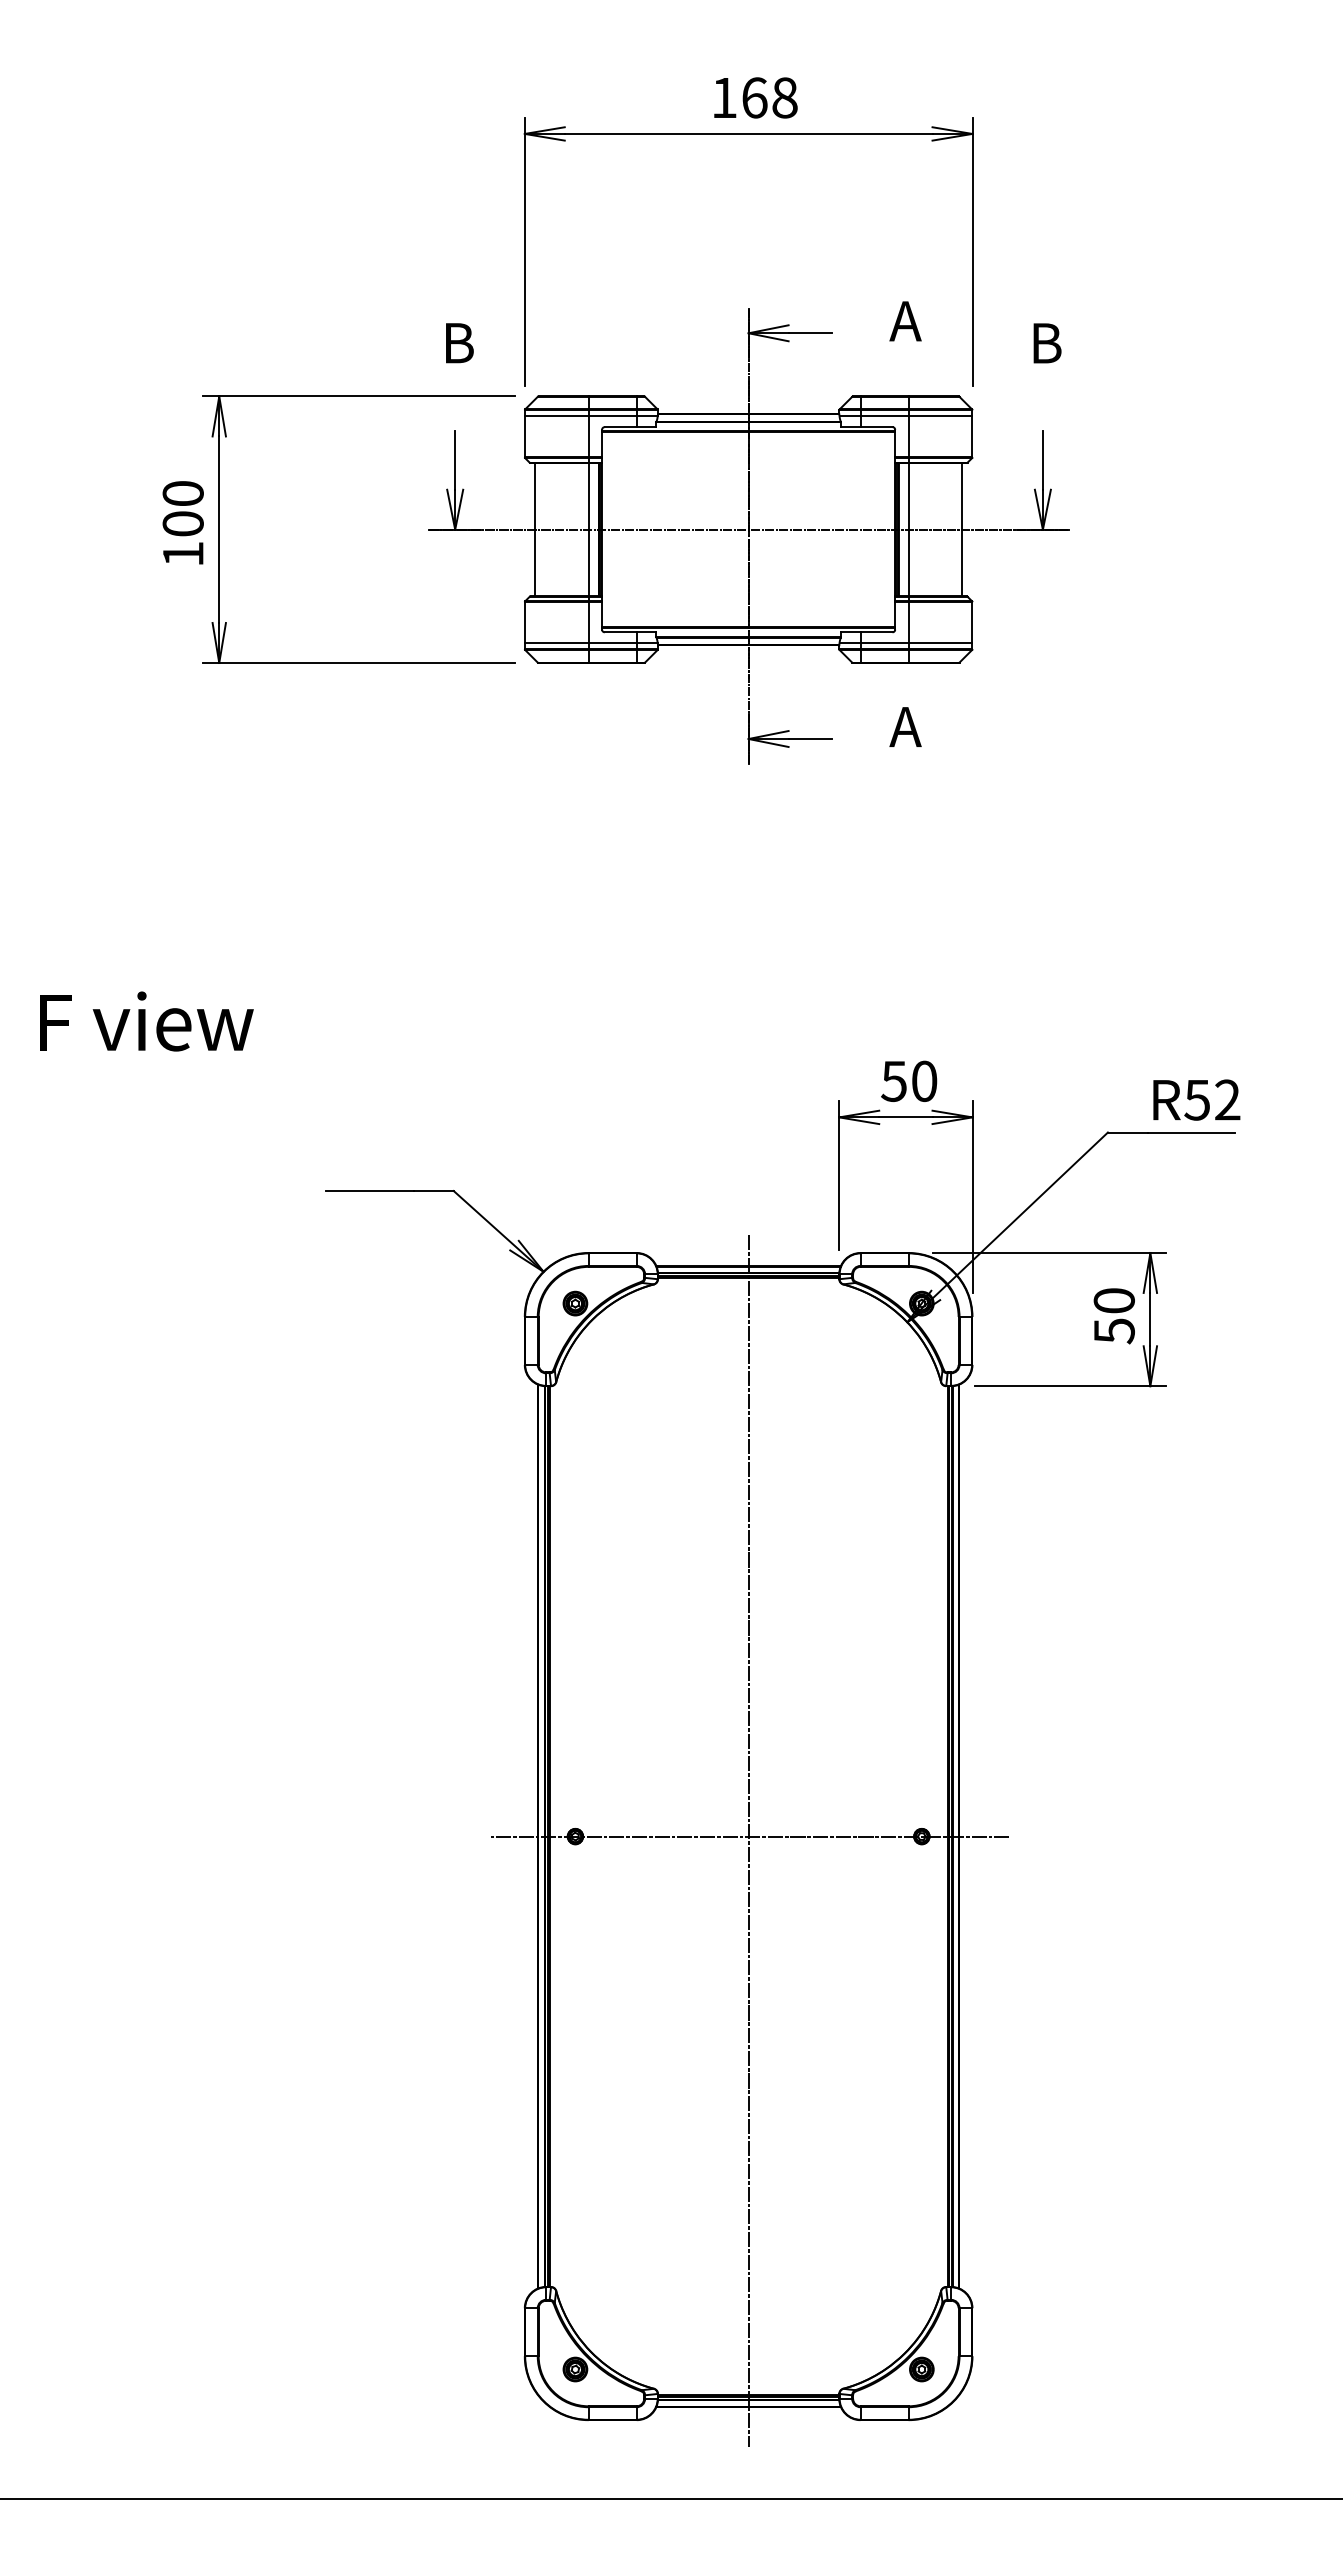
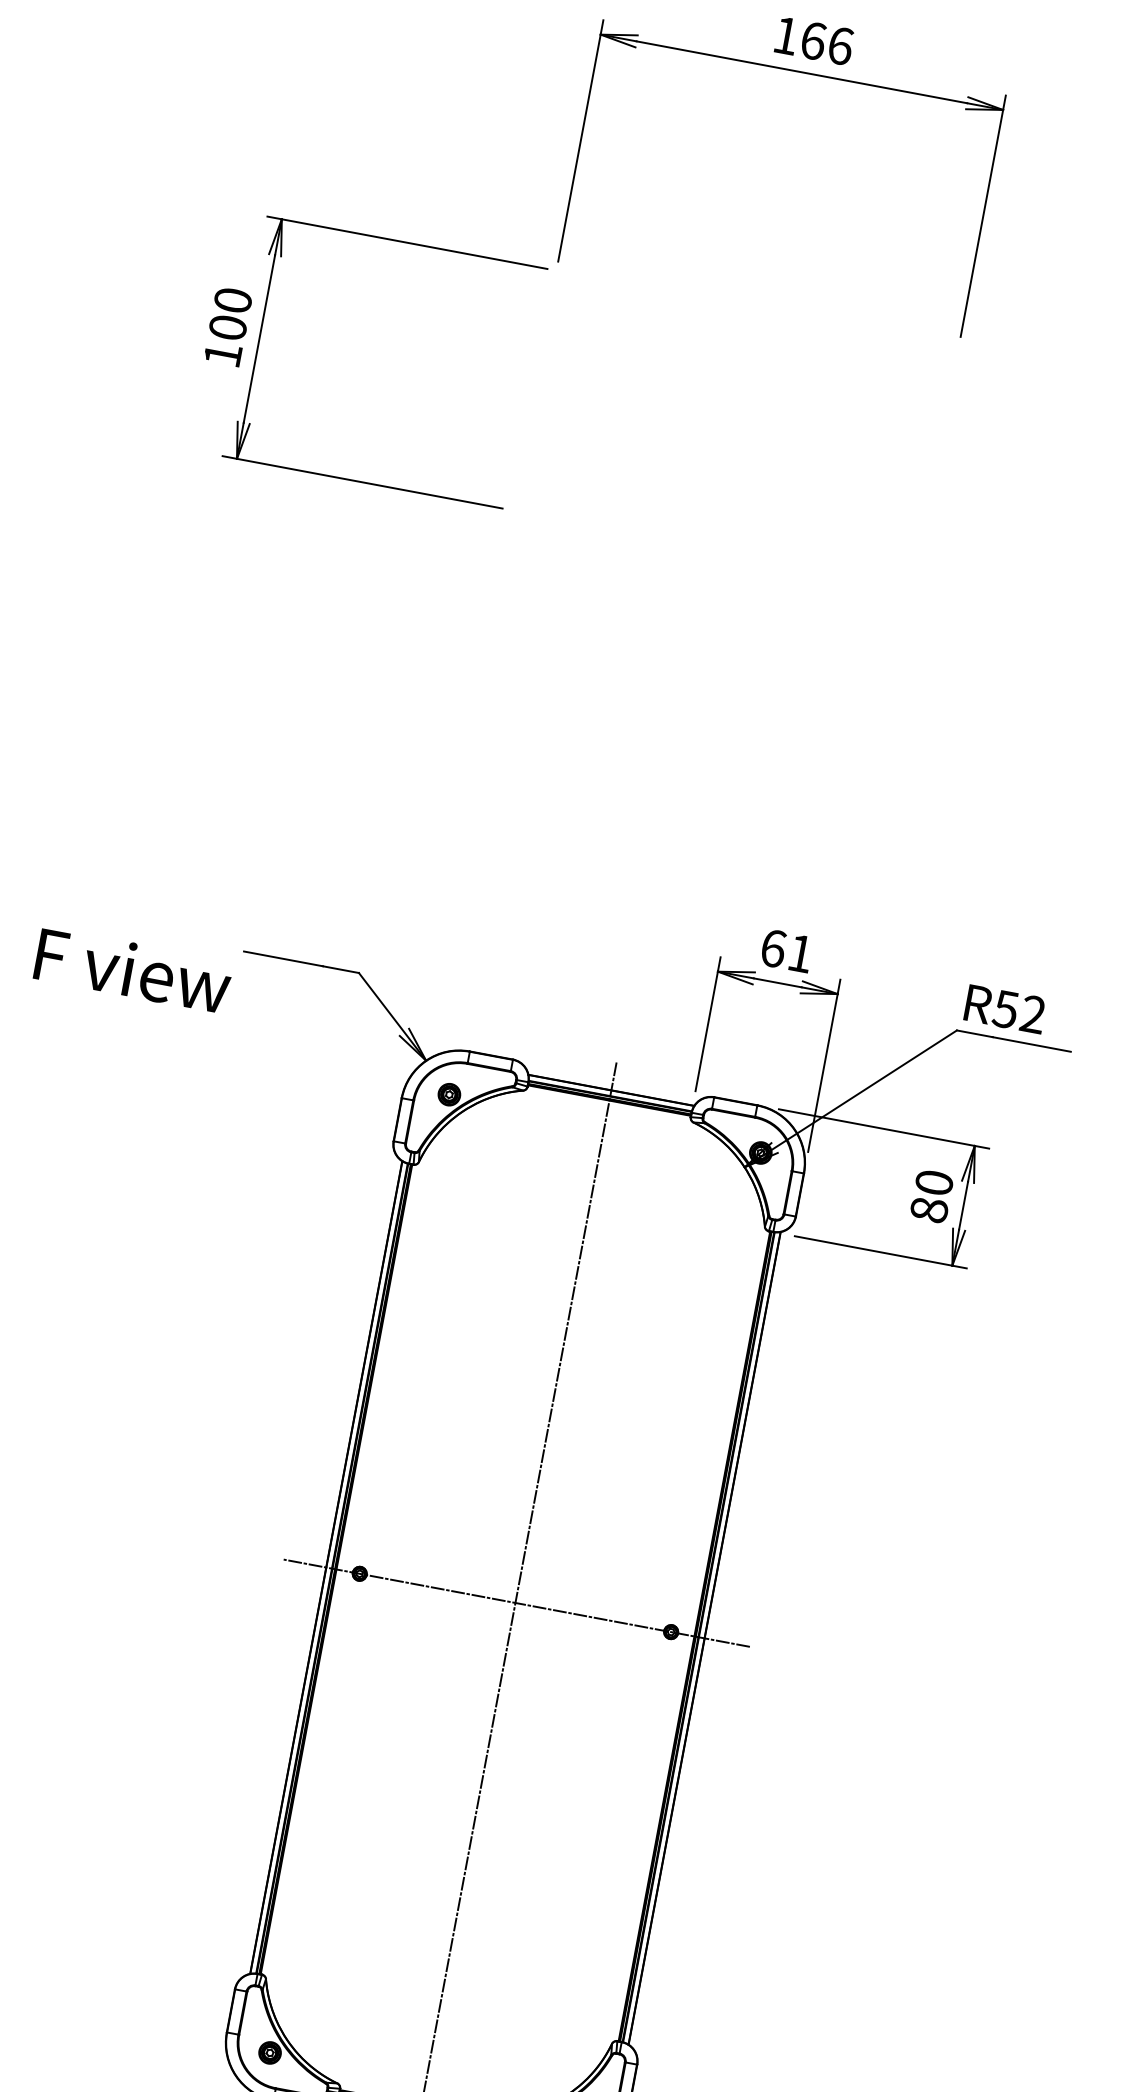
text: (784, 97) -> (840, 45), 168 -> 166
part: (748, 532) -> (734, 430), removed
text: (146, 1021) -> (133, 970), moved
text: (909, 1081) -> (787, 951), 50 -> 61
text: (1196, 1099) -> (1005, 1008), moved
text: (1113, 1331) -> (928, 1210), 50 -> 80

